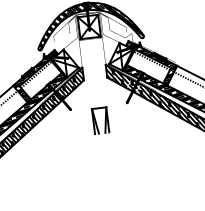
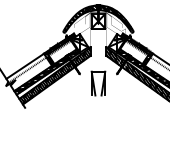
part: (100, 120) -> (98, 83), size x1.43

